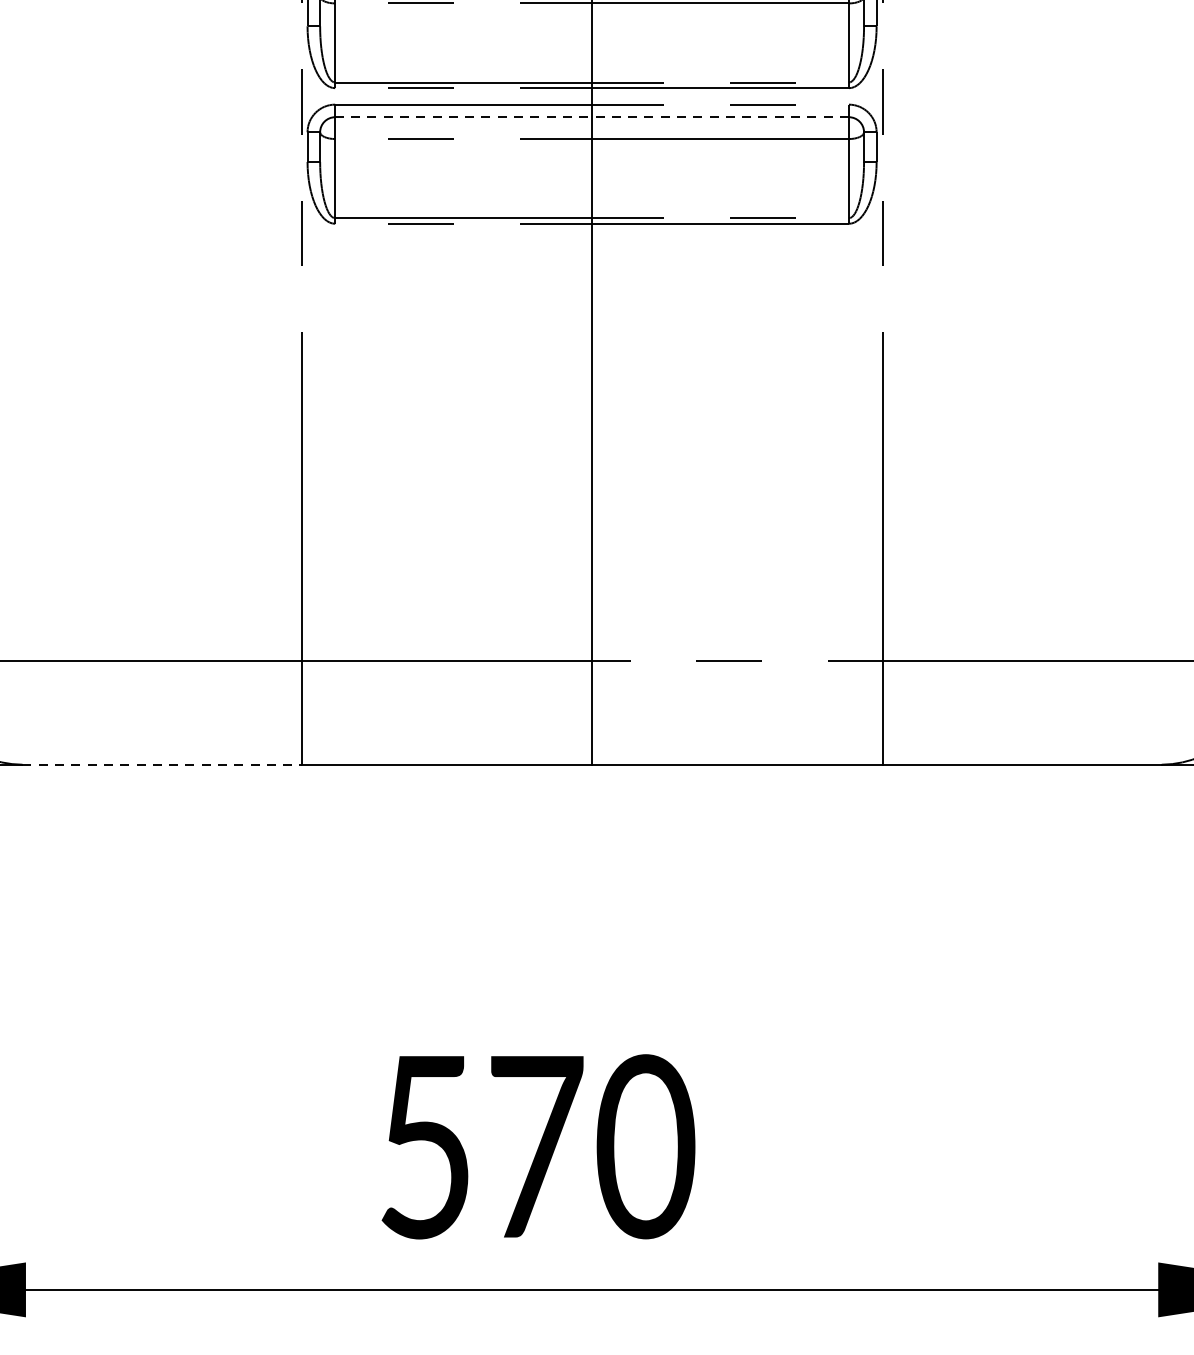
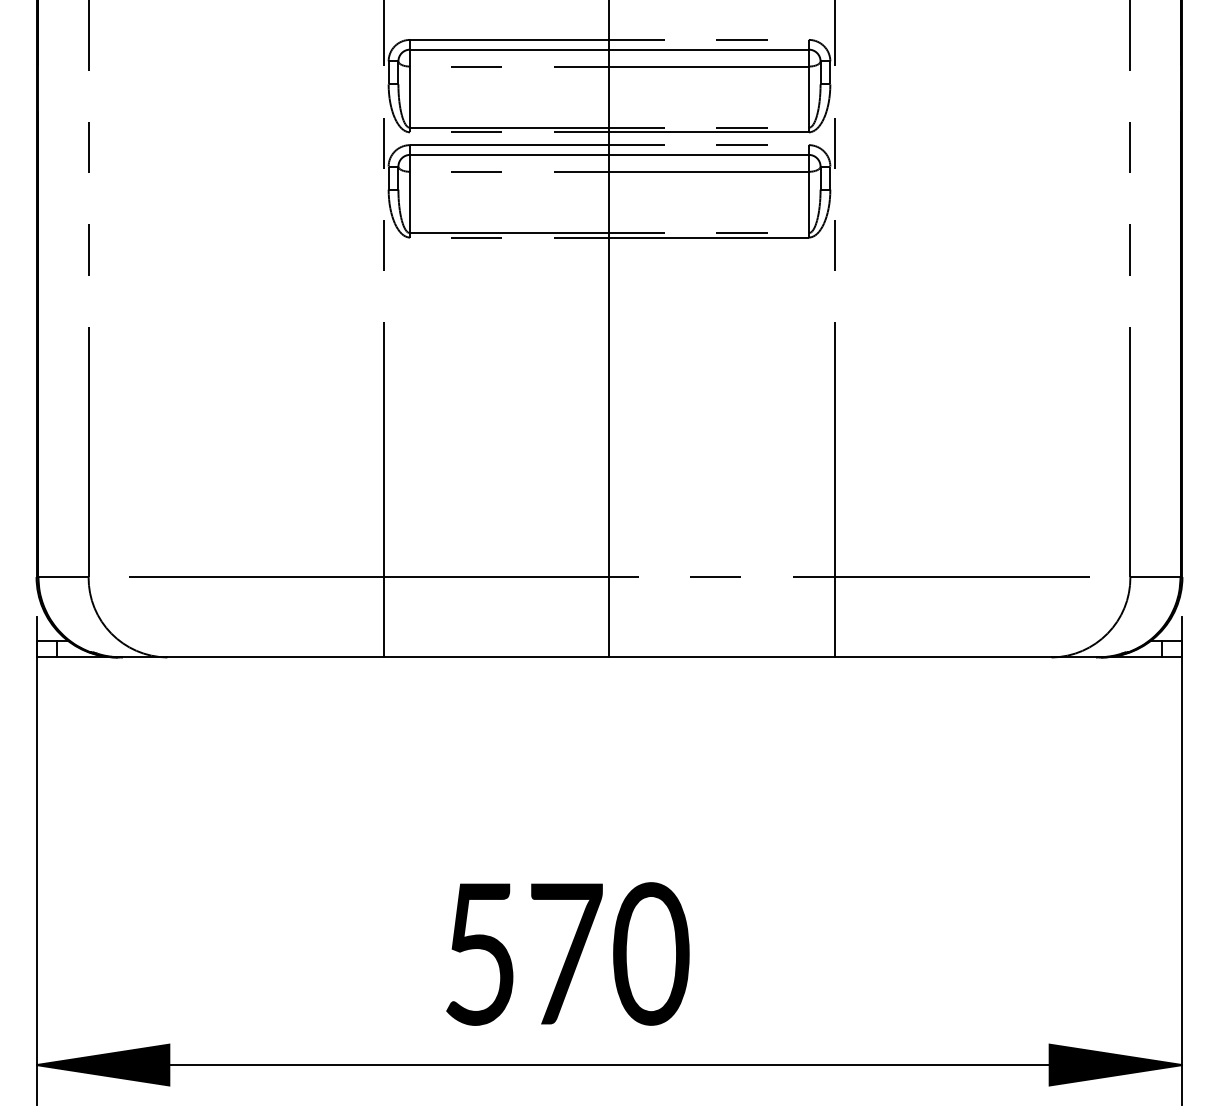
line: (590, 116) -> (608, 154), dashed -> solid
line: (163, 764) -> (276, 657), dashed -> solid

